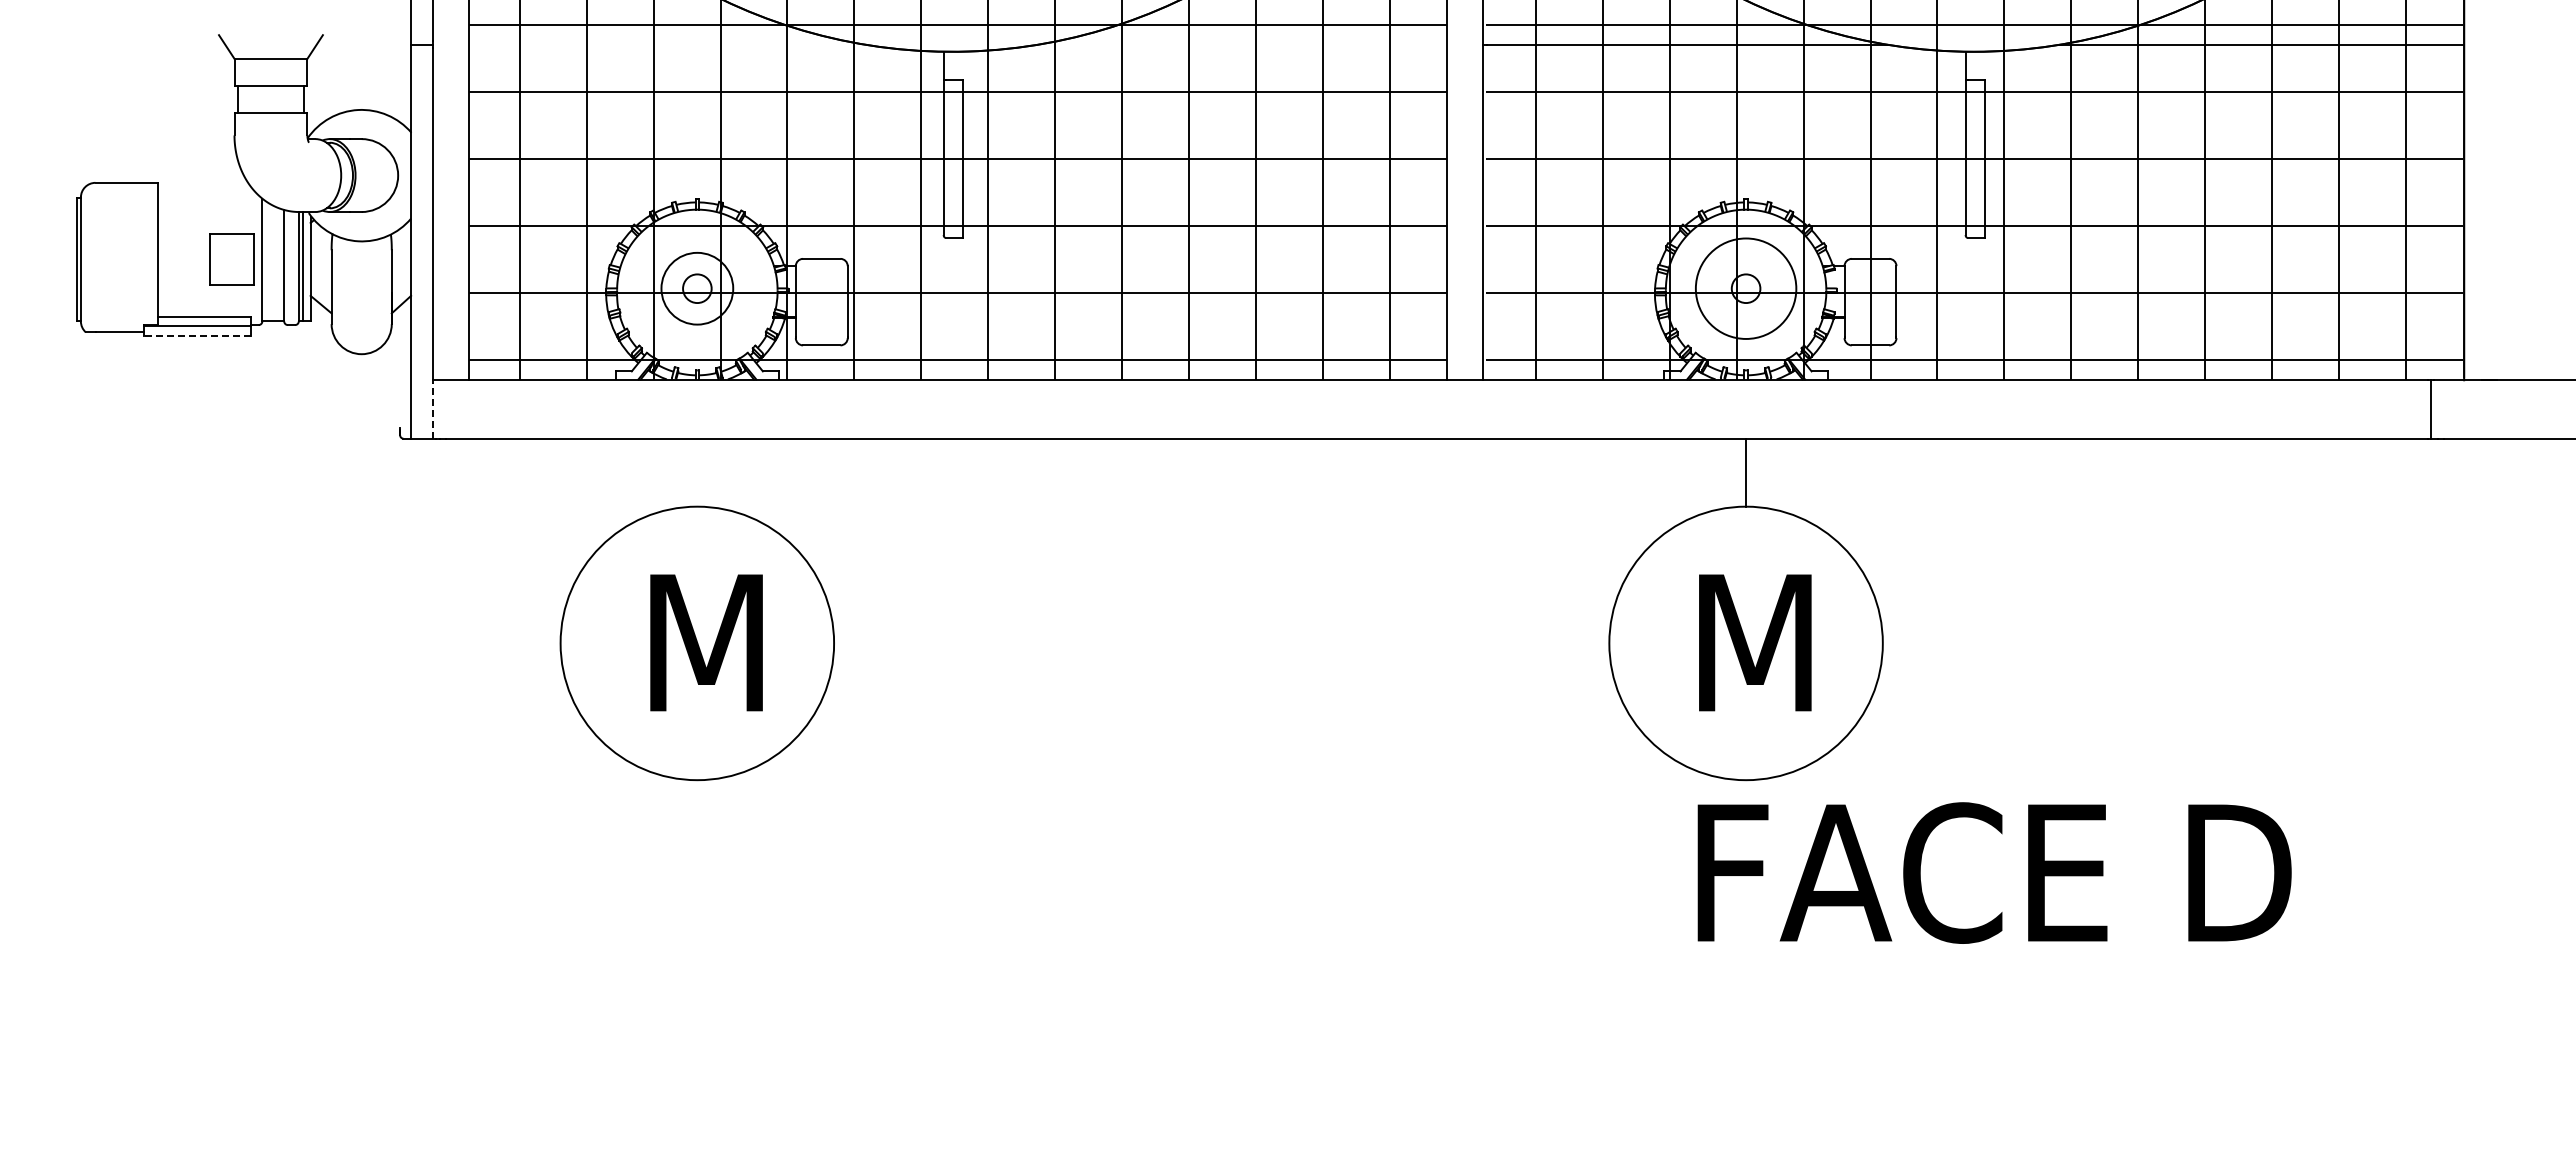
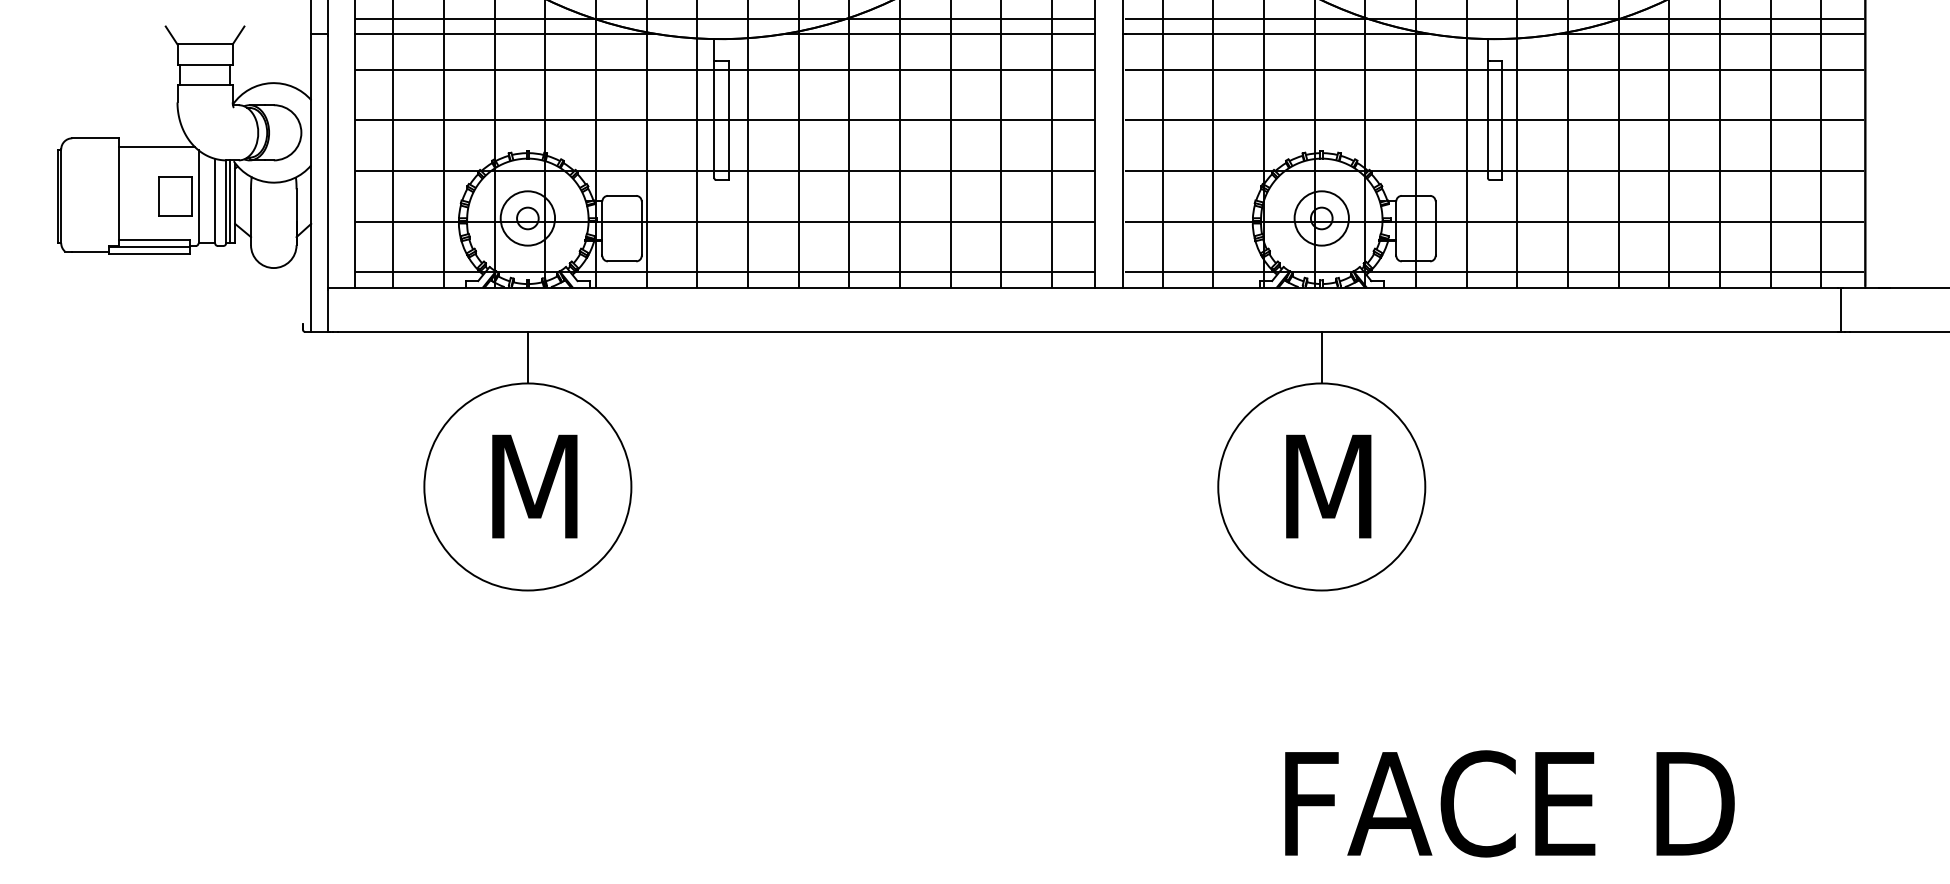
line: (667, 44) -> (505, 33), added
line: (1241, 44) -> (939, 33), added
line: (206, 193) -> (156, 146), added
circle: (1745, 288) -> (1321, 218), size x0.71
line: (197, 336) -> (149, 254), dashed -> solid
line: (432, 410) -> (327, 310), dashed -> solid
line: (697, 472) -> (527, 357), added
text: (1994, 872) -> (1509, 803), moved

